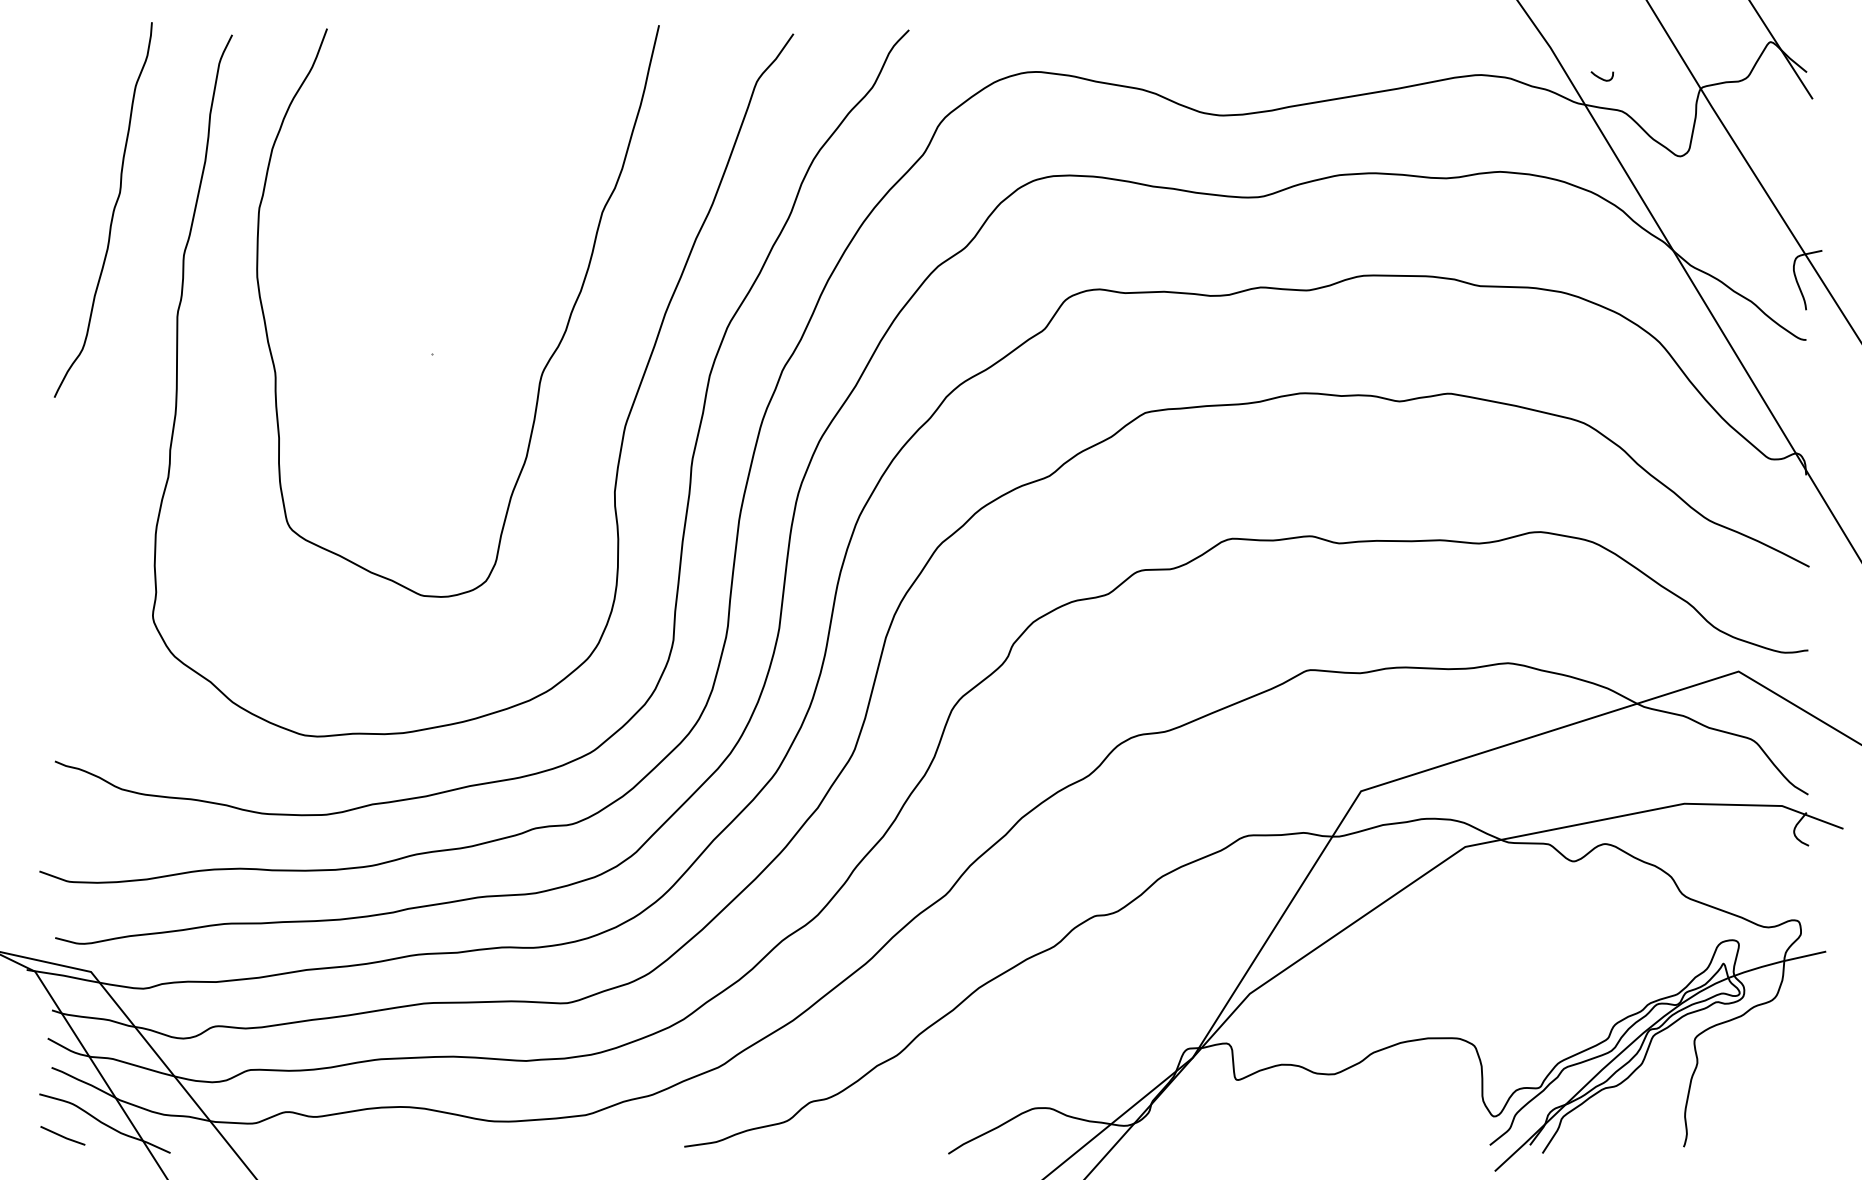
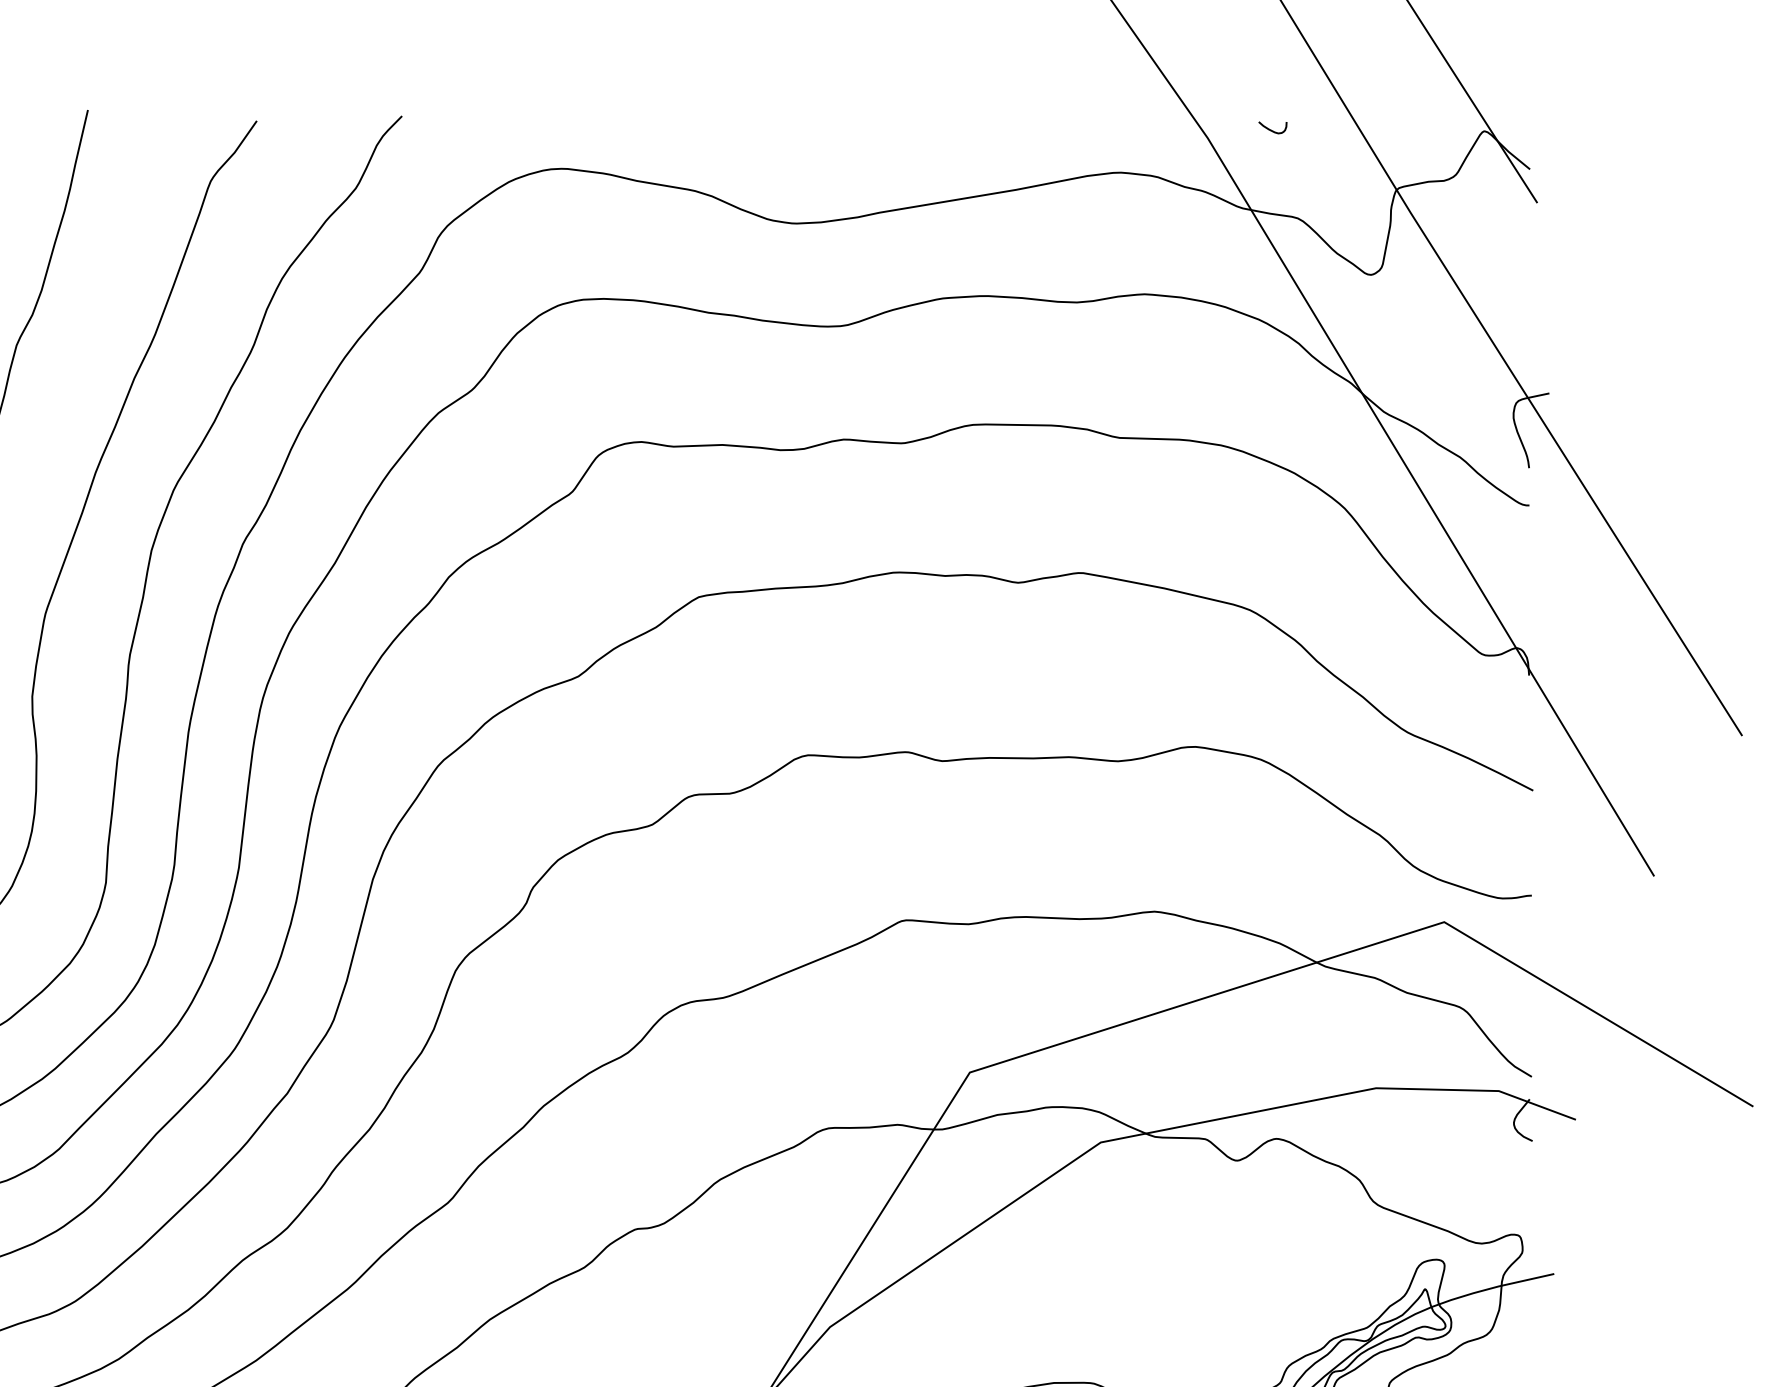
curve: (1601, 77) -> (1271, 129), moved

